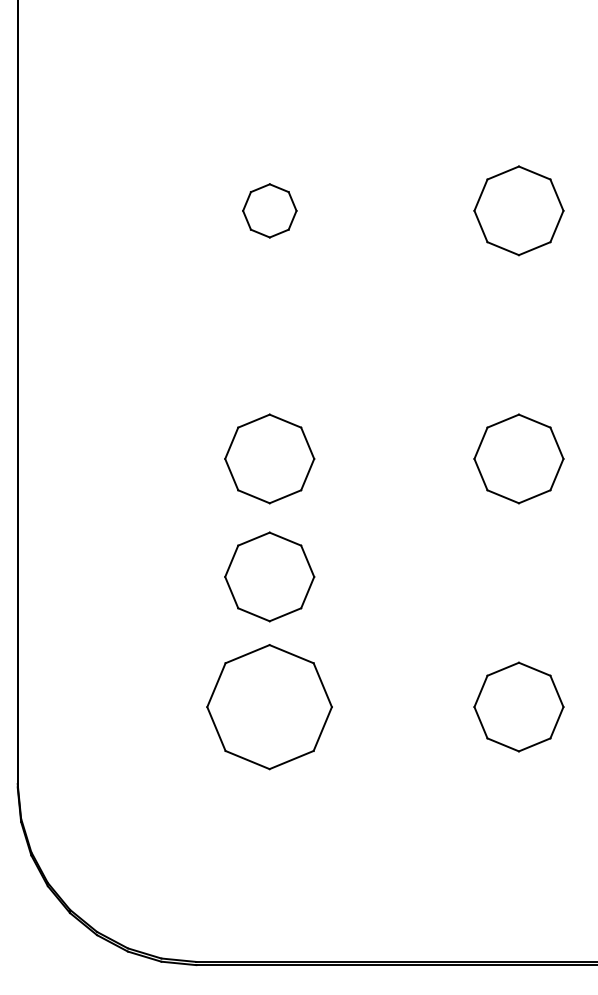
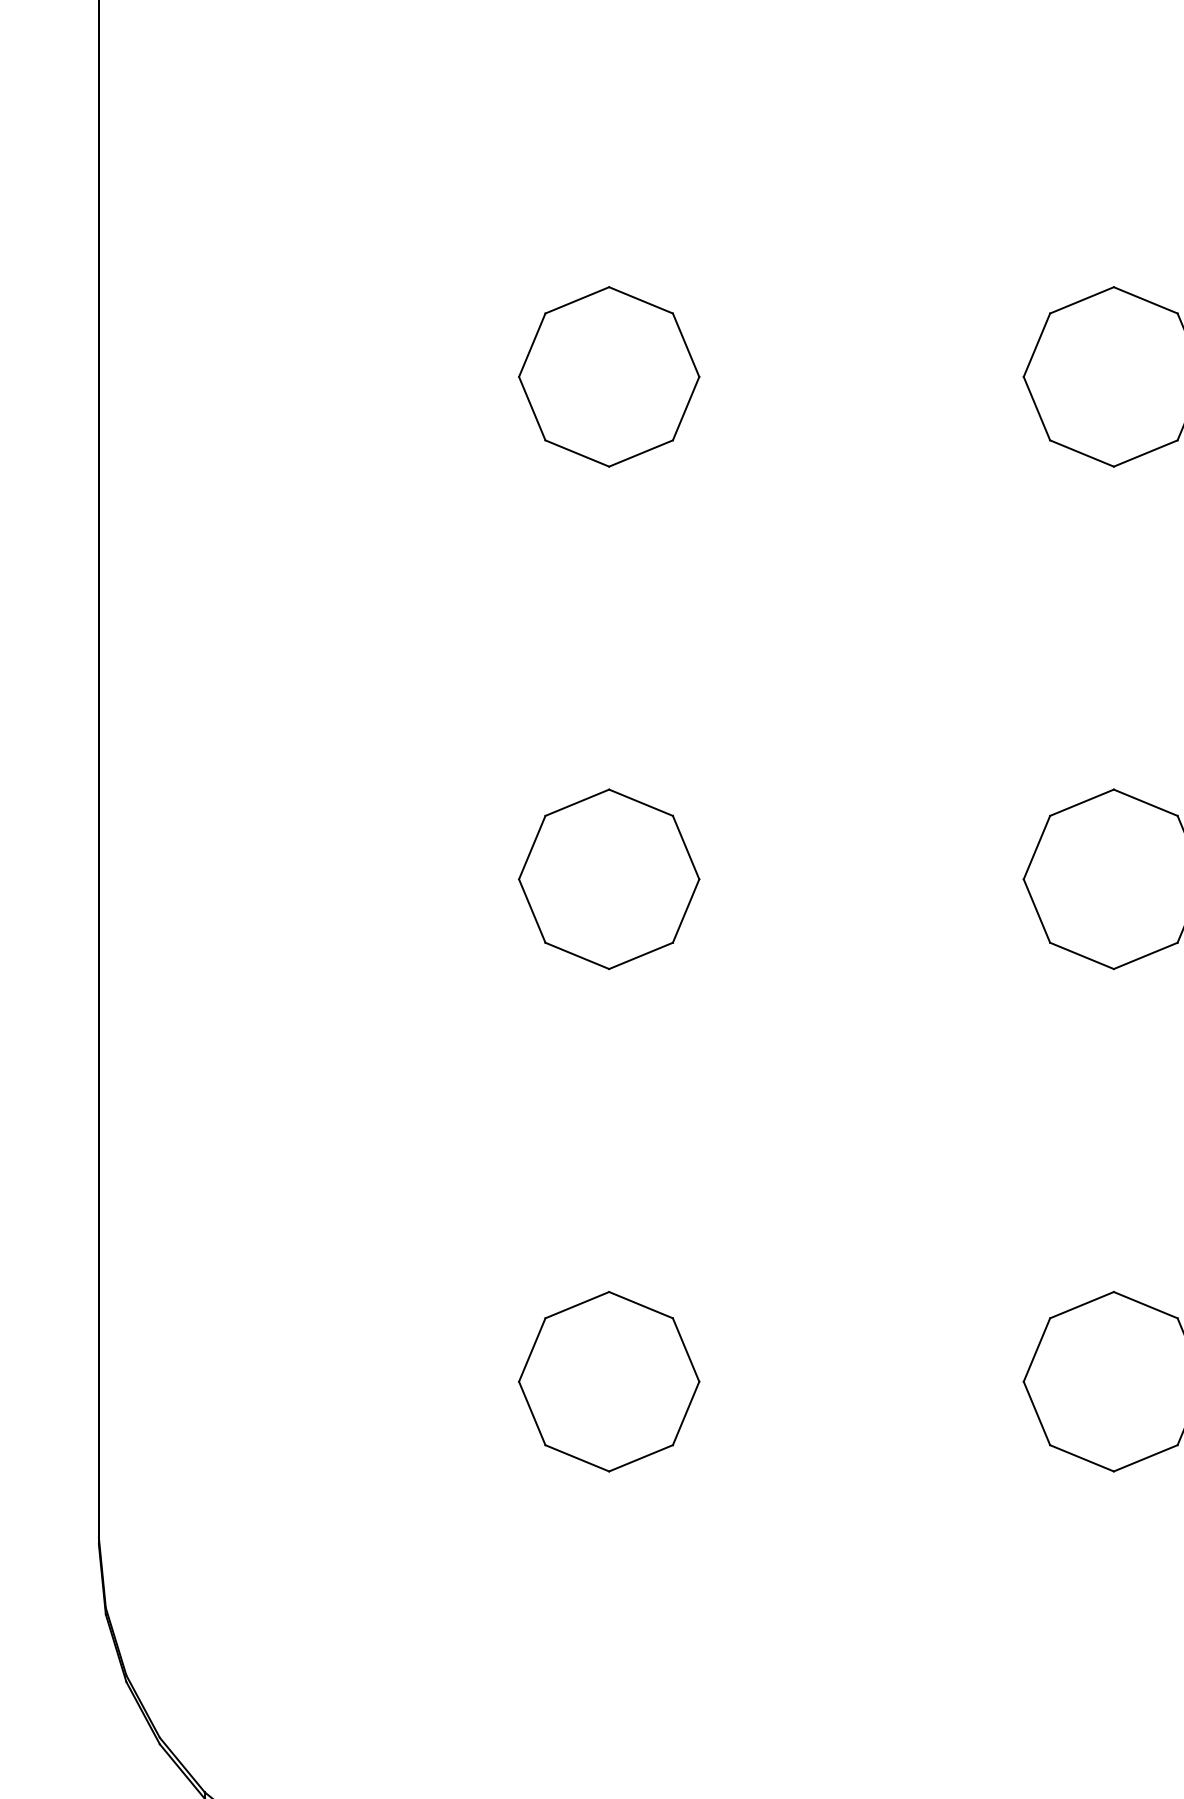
part: (269, 210) -> (608, 376), size x1.67
part: (269, 576) -> (608, 1117), removed
part: (269, 706) -> (608, 1380), size x0.71

